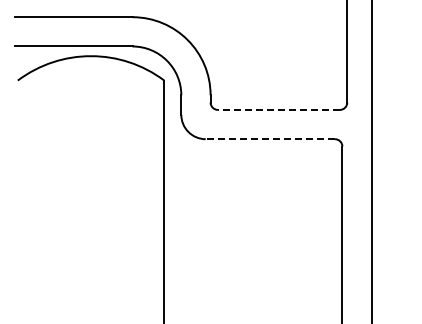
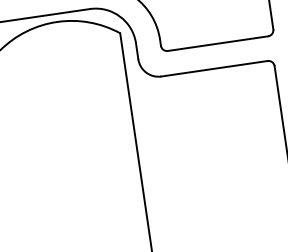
line: (278, 109) -> (217, 43), dashed -> solid
line: (270, 139) -> (214, 68), dashed -> solid

